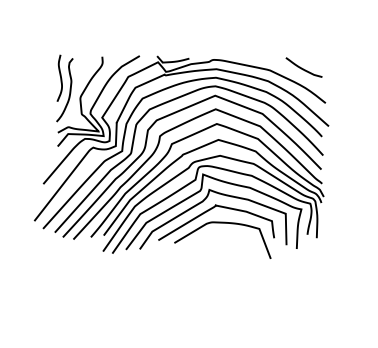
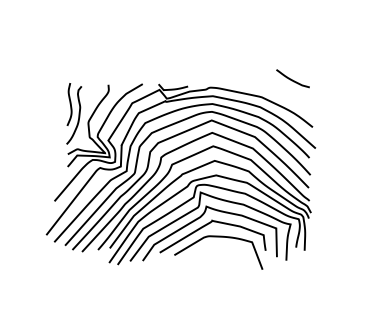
curve: (302, 67) -> (291, 78), moved

